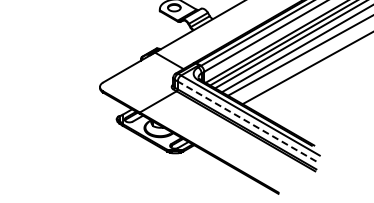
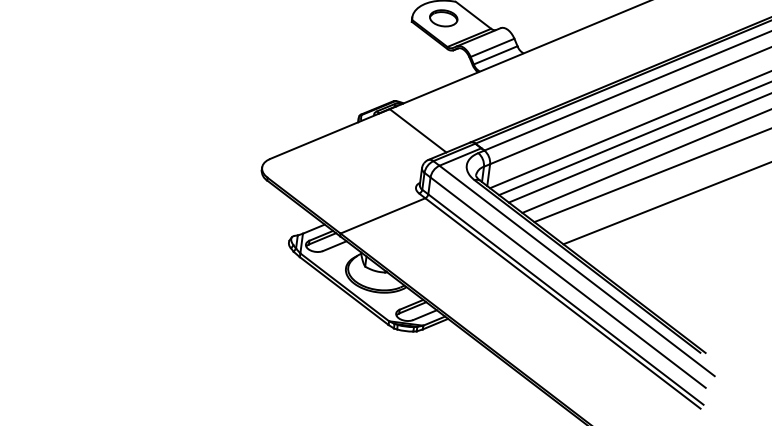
line: (246, 121) -> (566, 282), dashed -> solid

